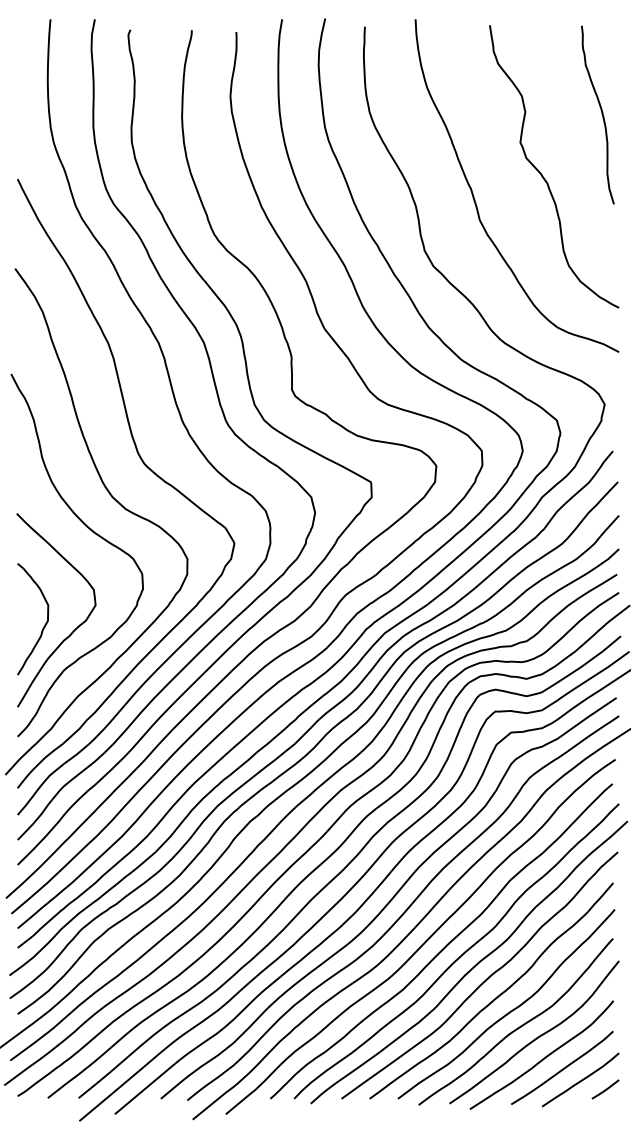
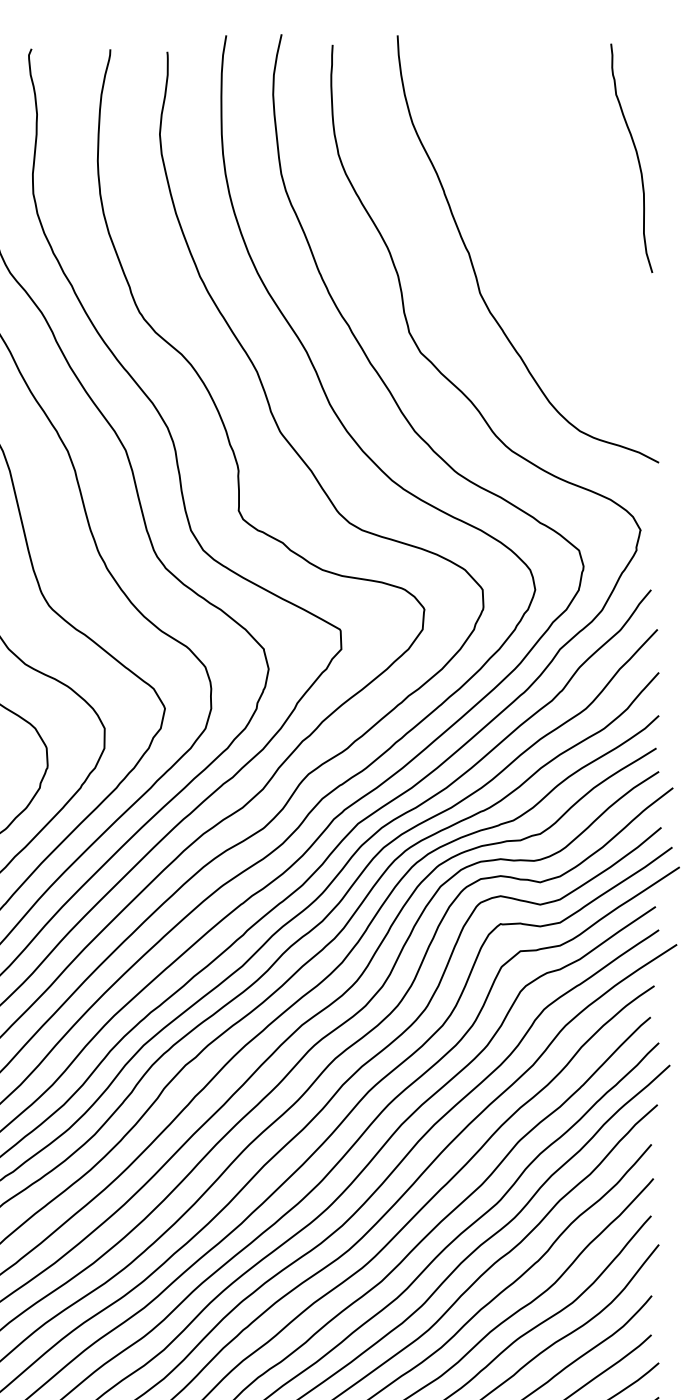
curve: (542, 174) -> (560, 234), removed

